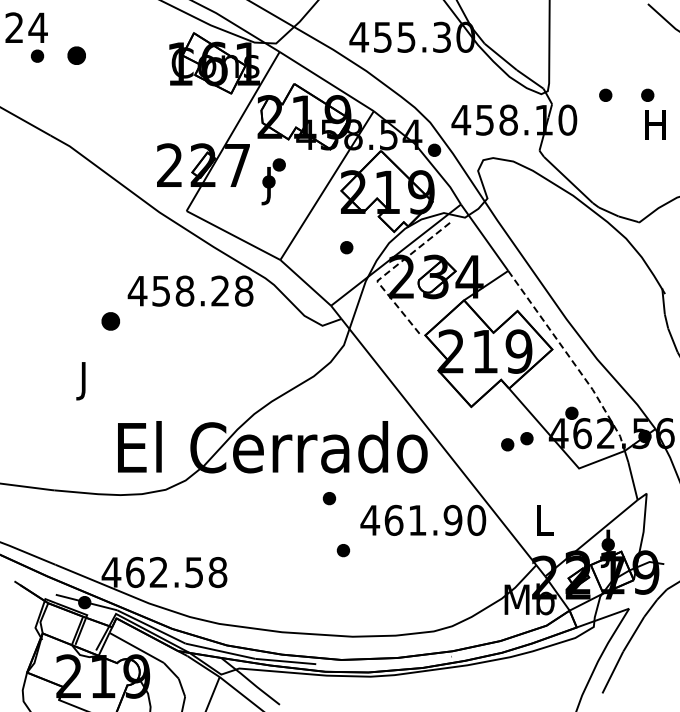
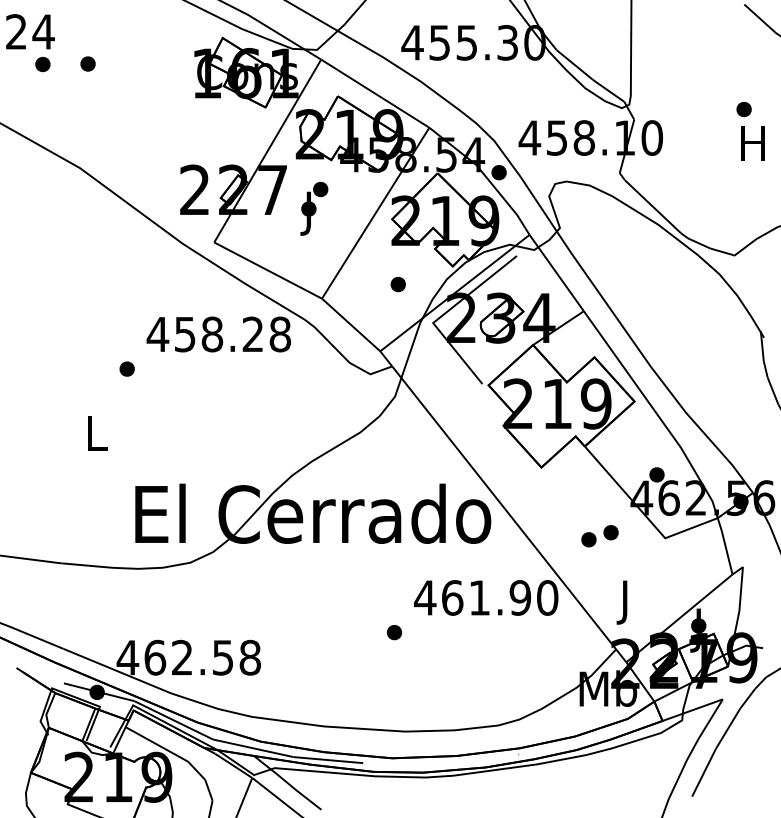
part: (76, 55) -> (87, 63), size x0.71
part: (605, 94) -> (695, 108), removed
line: (386, 273) -> (443, 314), dashed -> solid
part: (110, 320) -> (126, 368), size x0.71
line: (571, 360) -> (656, 414), dashed -> solid
text: (84, 381) -> (96, 438), J -> L
part: (517, 441) -> (600, 535), moved
part: (329, 498) -> (378, 572), removed
text: (544, 524) -> (625, 602), L -> J

